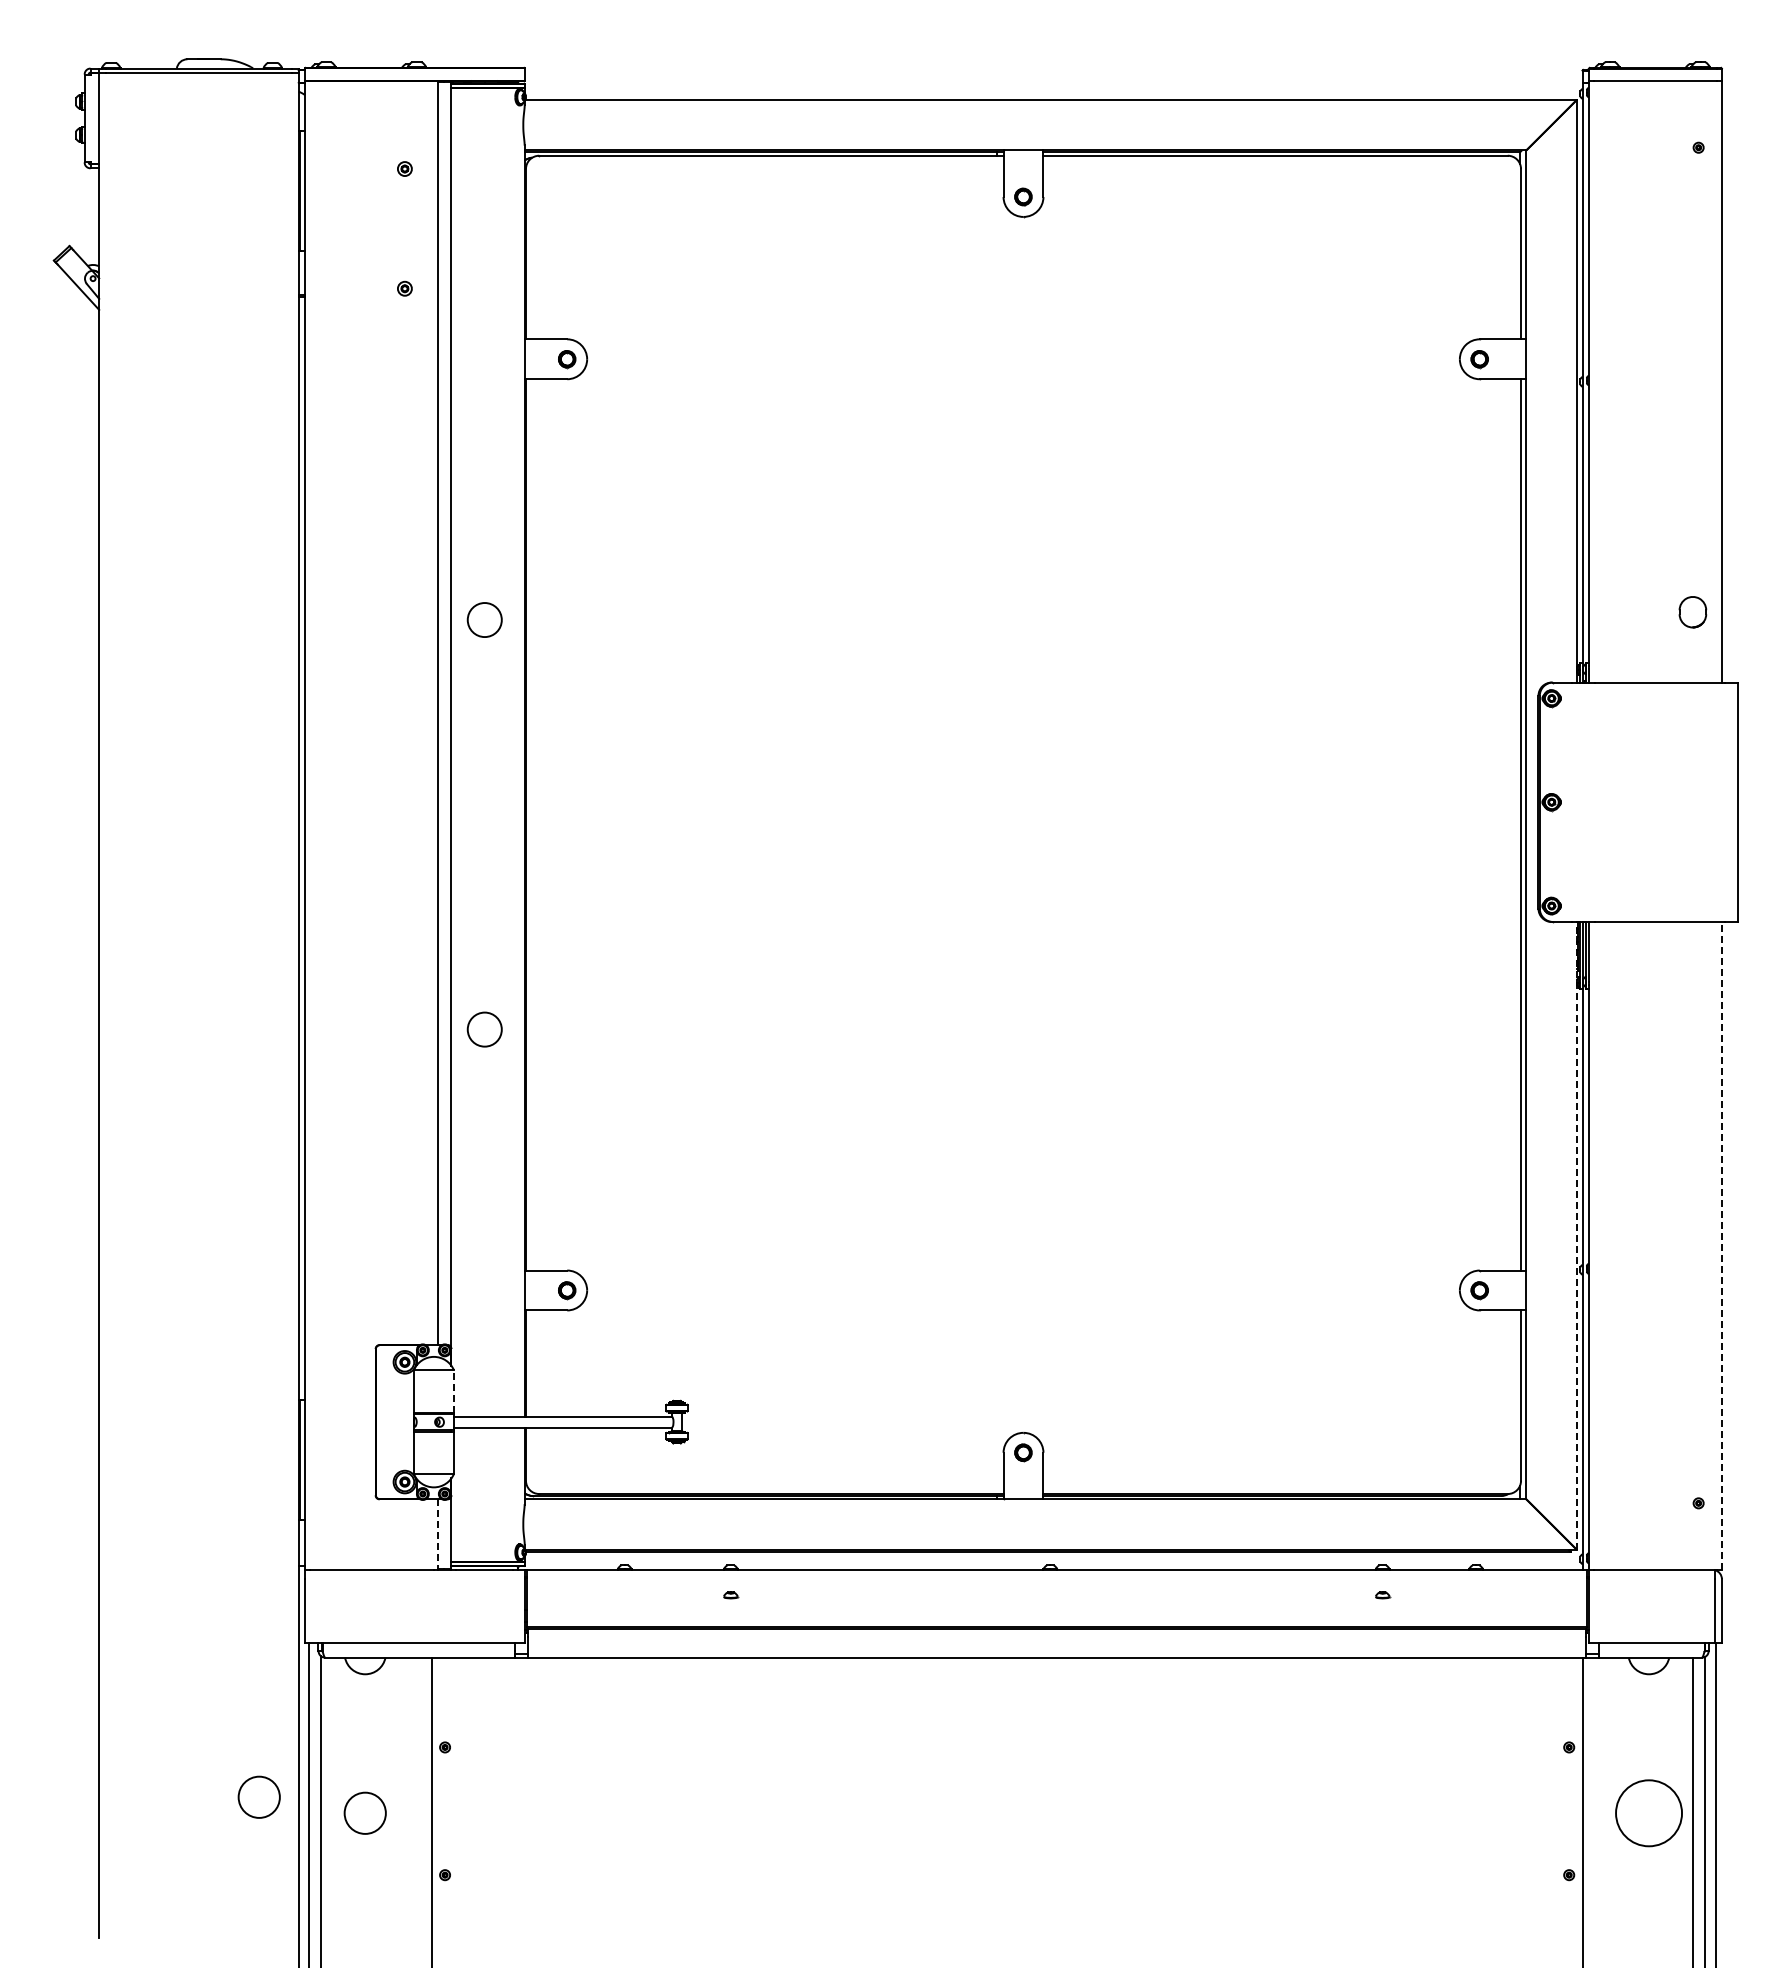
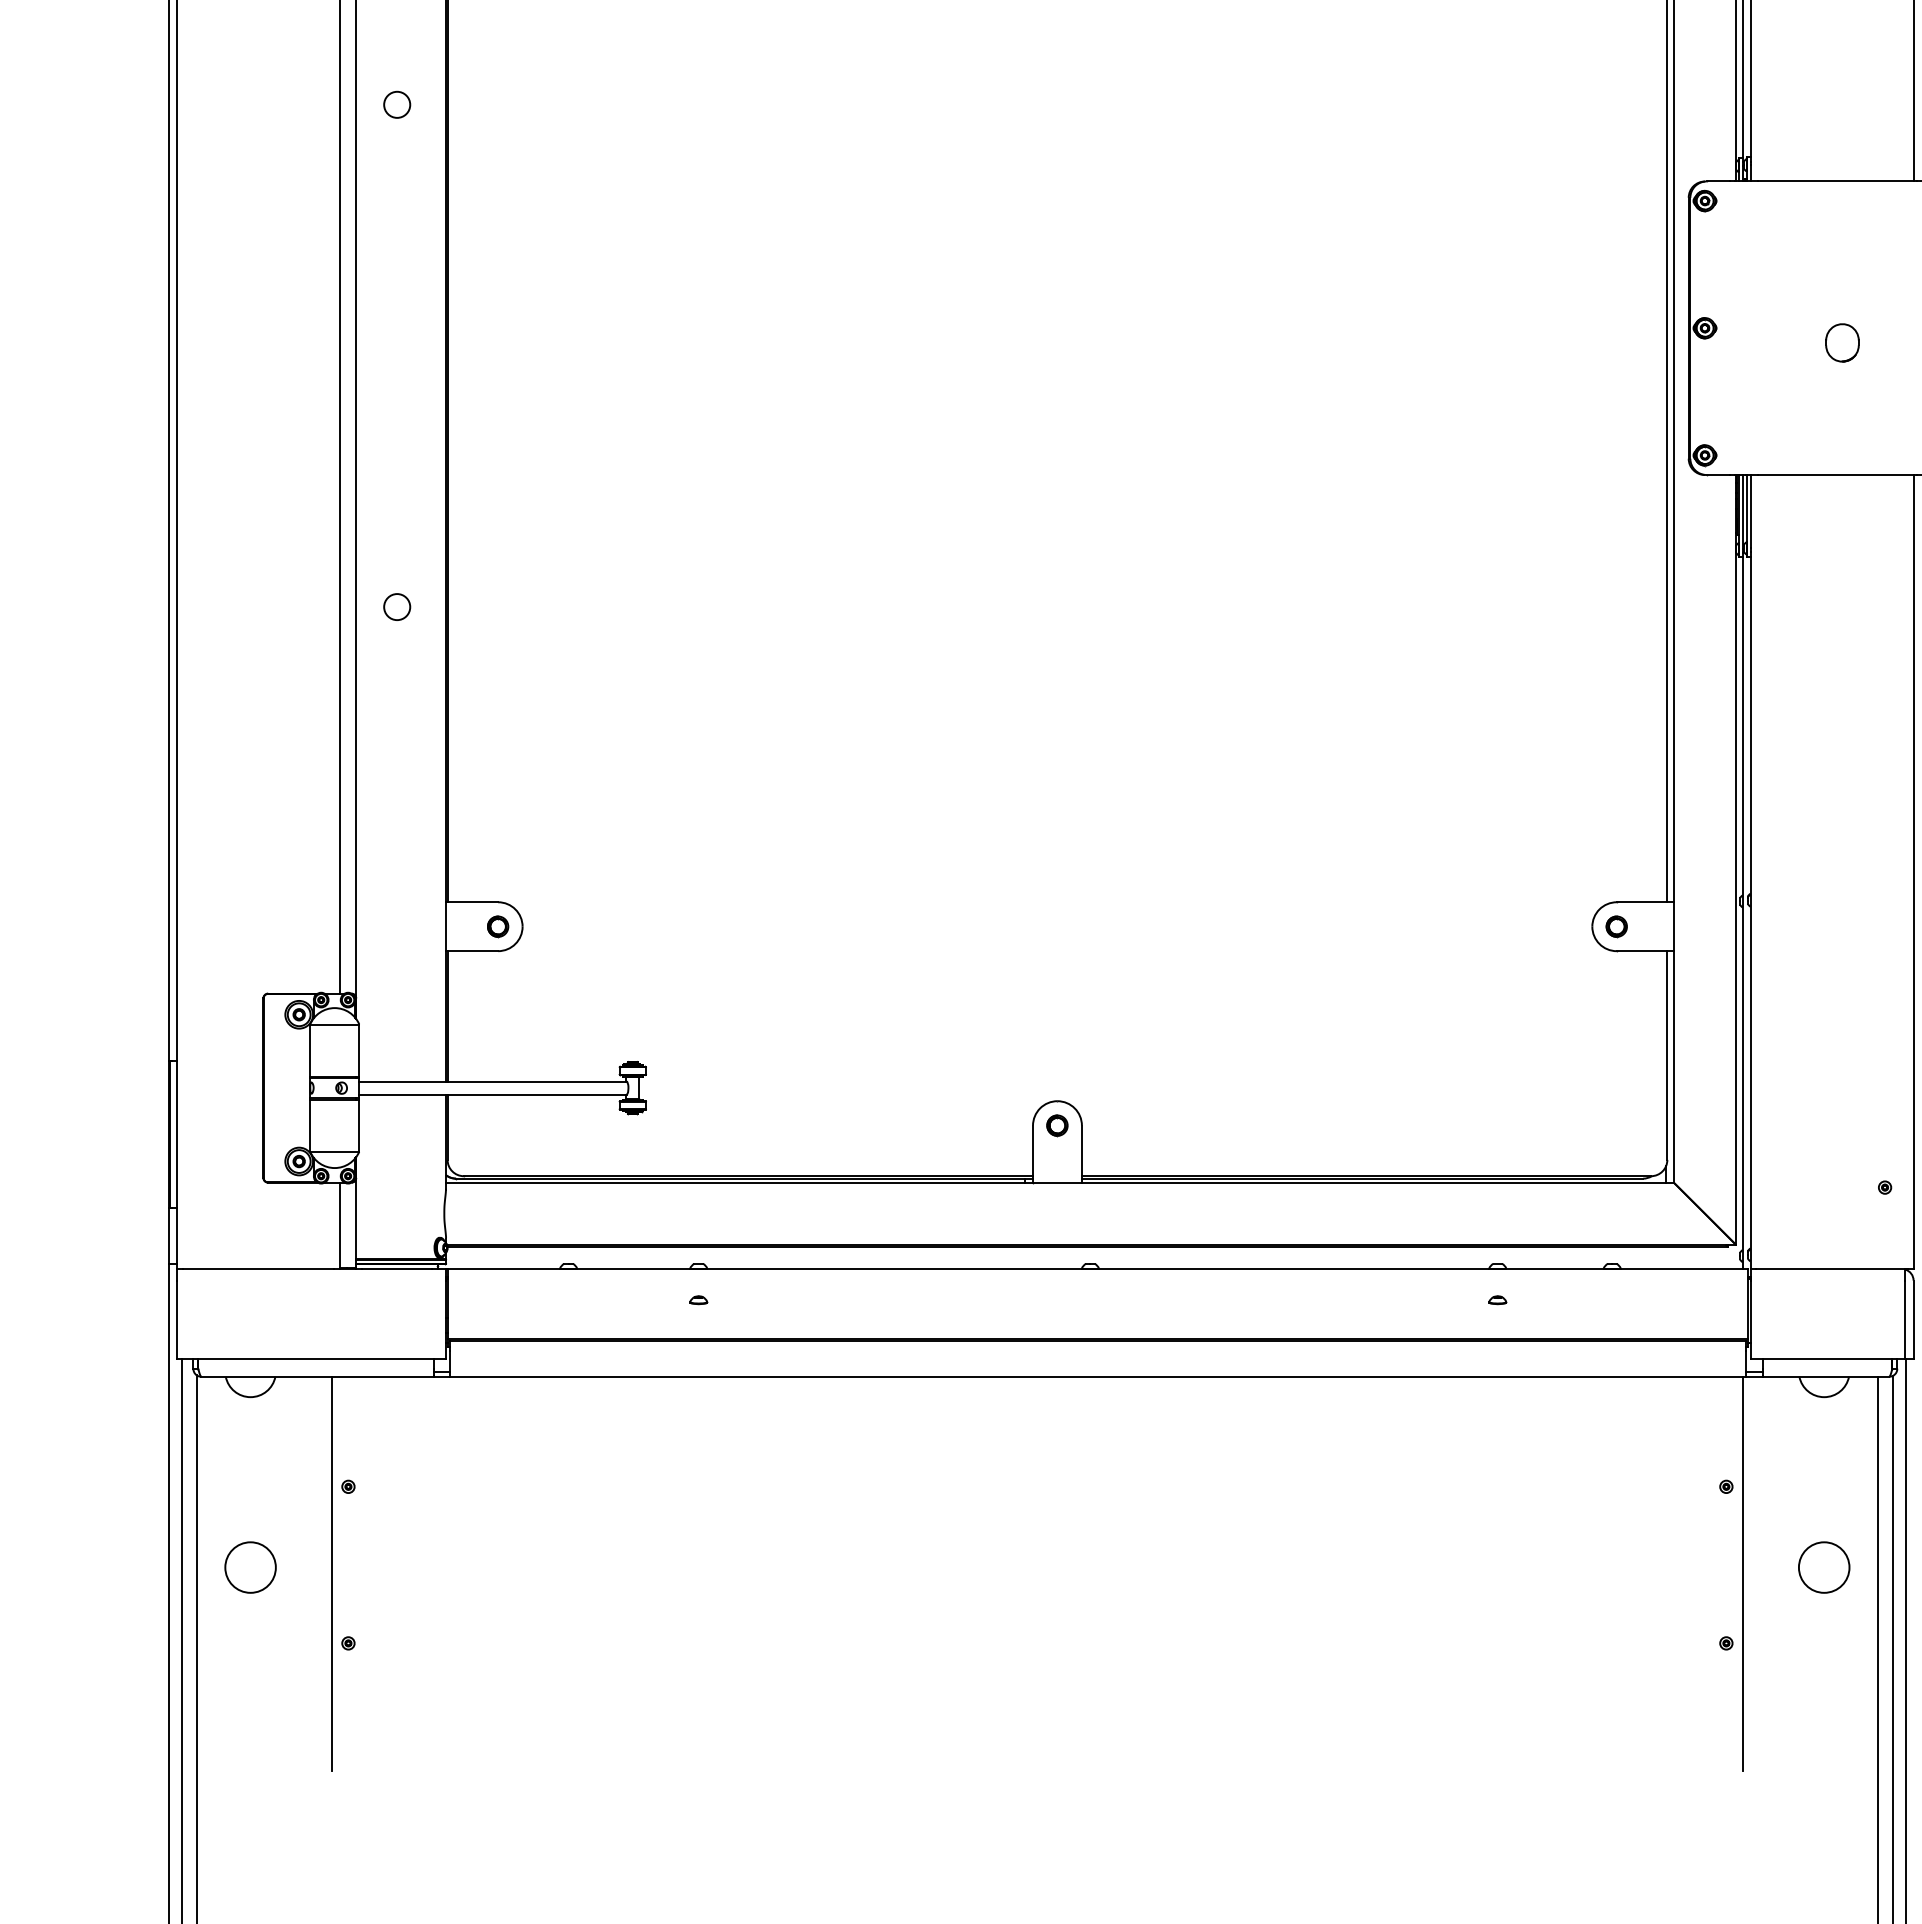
part: (1692, 612) -> (1841, 343), moved
circle: (484, 619) -> (396, 104), size x0.62
circle: (484, 1029) -> (396, 606), size x0.62
line: (1576, 1235) -> (1735, 859), dashed -> solid
line: (1721, 1245) -> (1913, 871), dashed -> solid
line: (453, 1391) -> (358, 1050), dashed -> solid
line: (438, 1535) -> (340, 1227), dashed -> solid
circle: (258, 1796) -> (119, 1546), removed
circle: (1648, 1812) -> (1823, 1566), size x0.62

